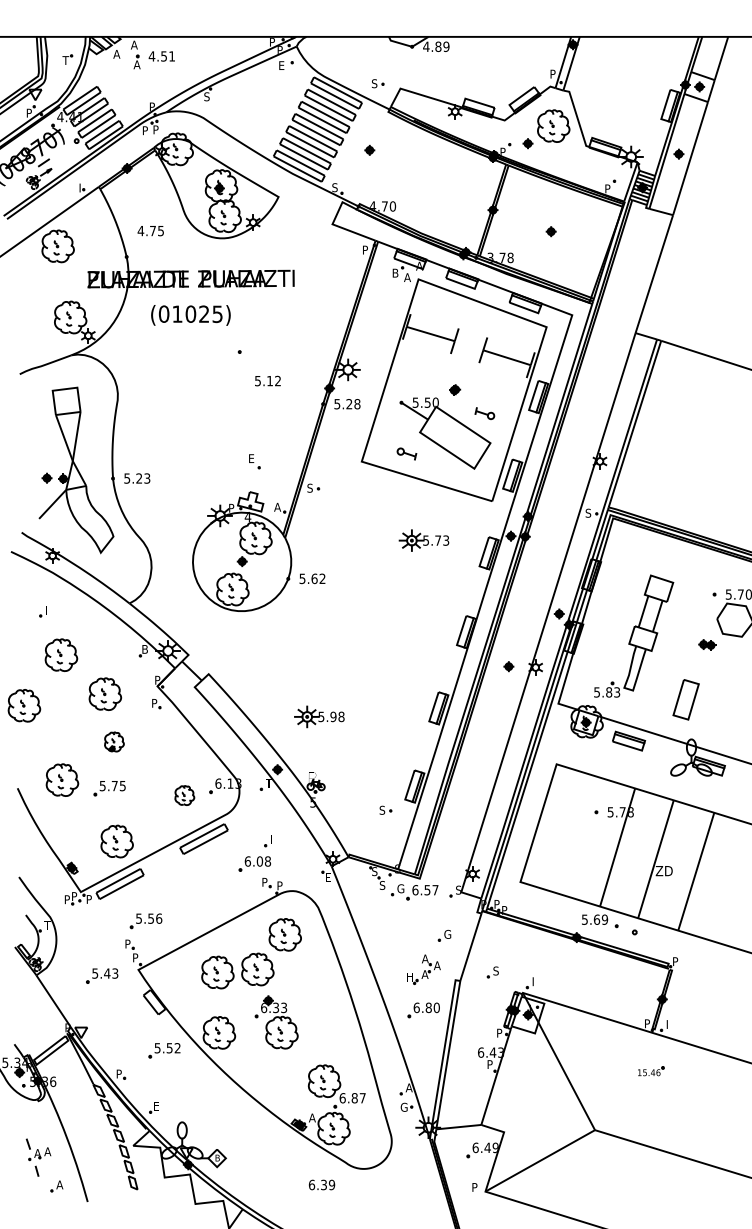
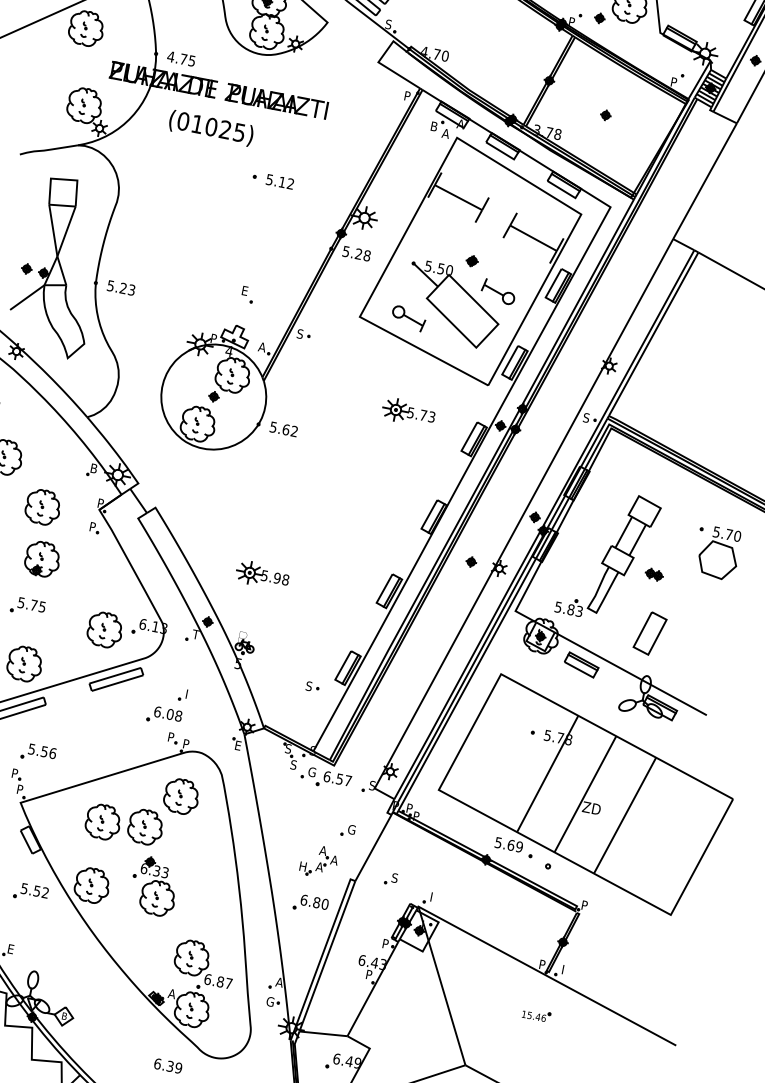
text: (150, 231) -> (180, 59), moved
text: (267, 380) -> (279, 181), moved
part: (484, 413) -> (498, 291), size x1.67
part: (406, 453) -> (408, 317), size x1.67
part: (707, 644) -> (654, 574), moved
part: (114, 741) -> (42, 558), size x1.67
part: (184, 795) -> (105, 629), size x1.67

